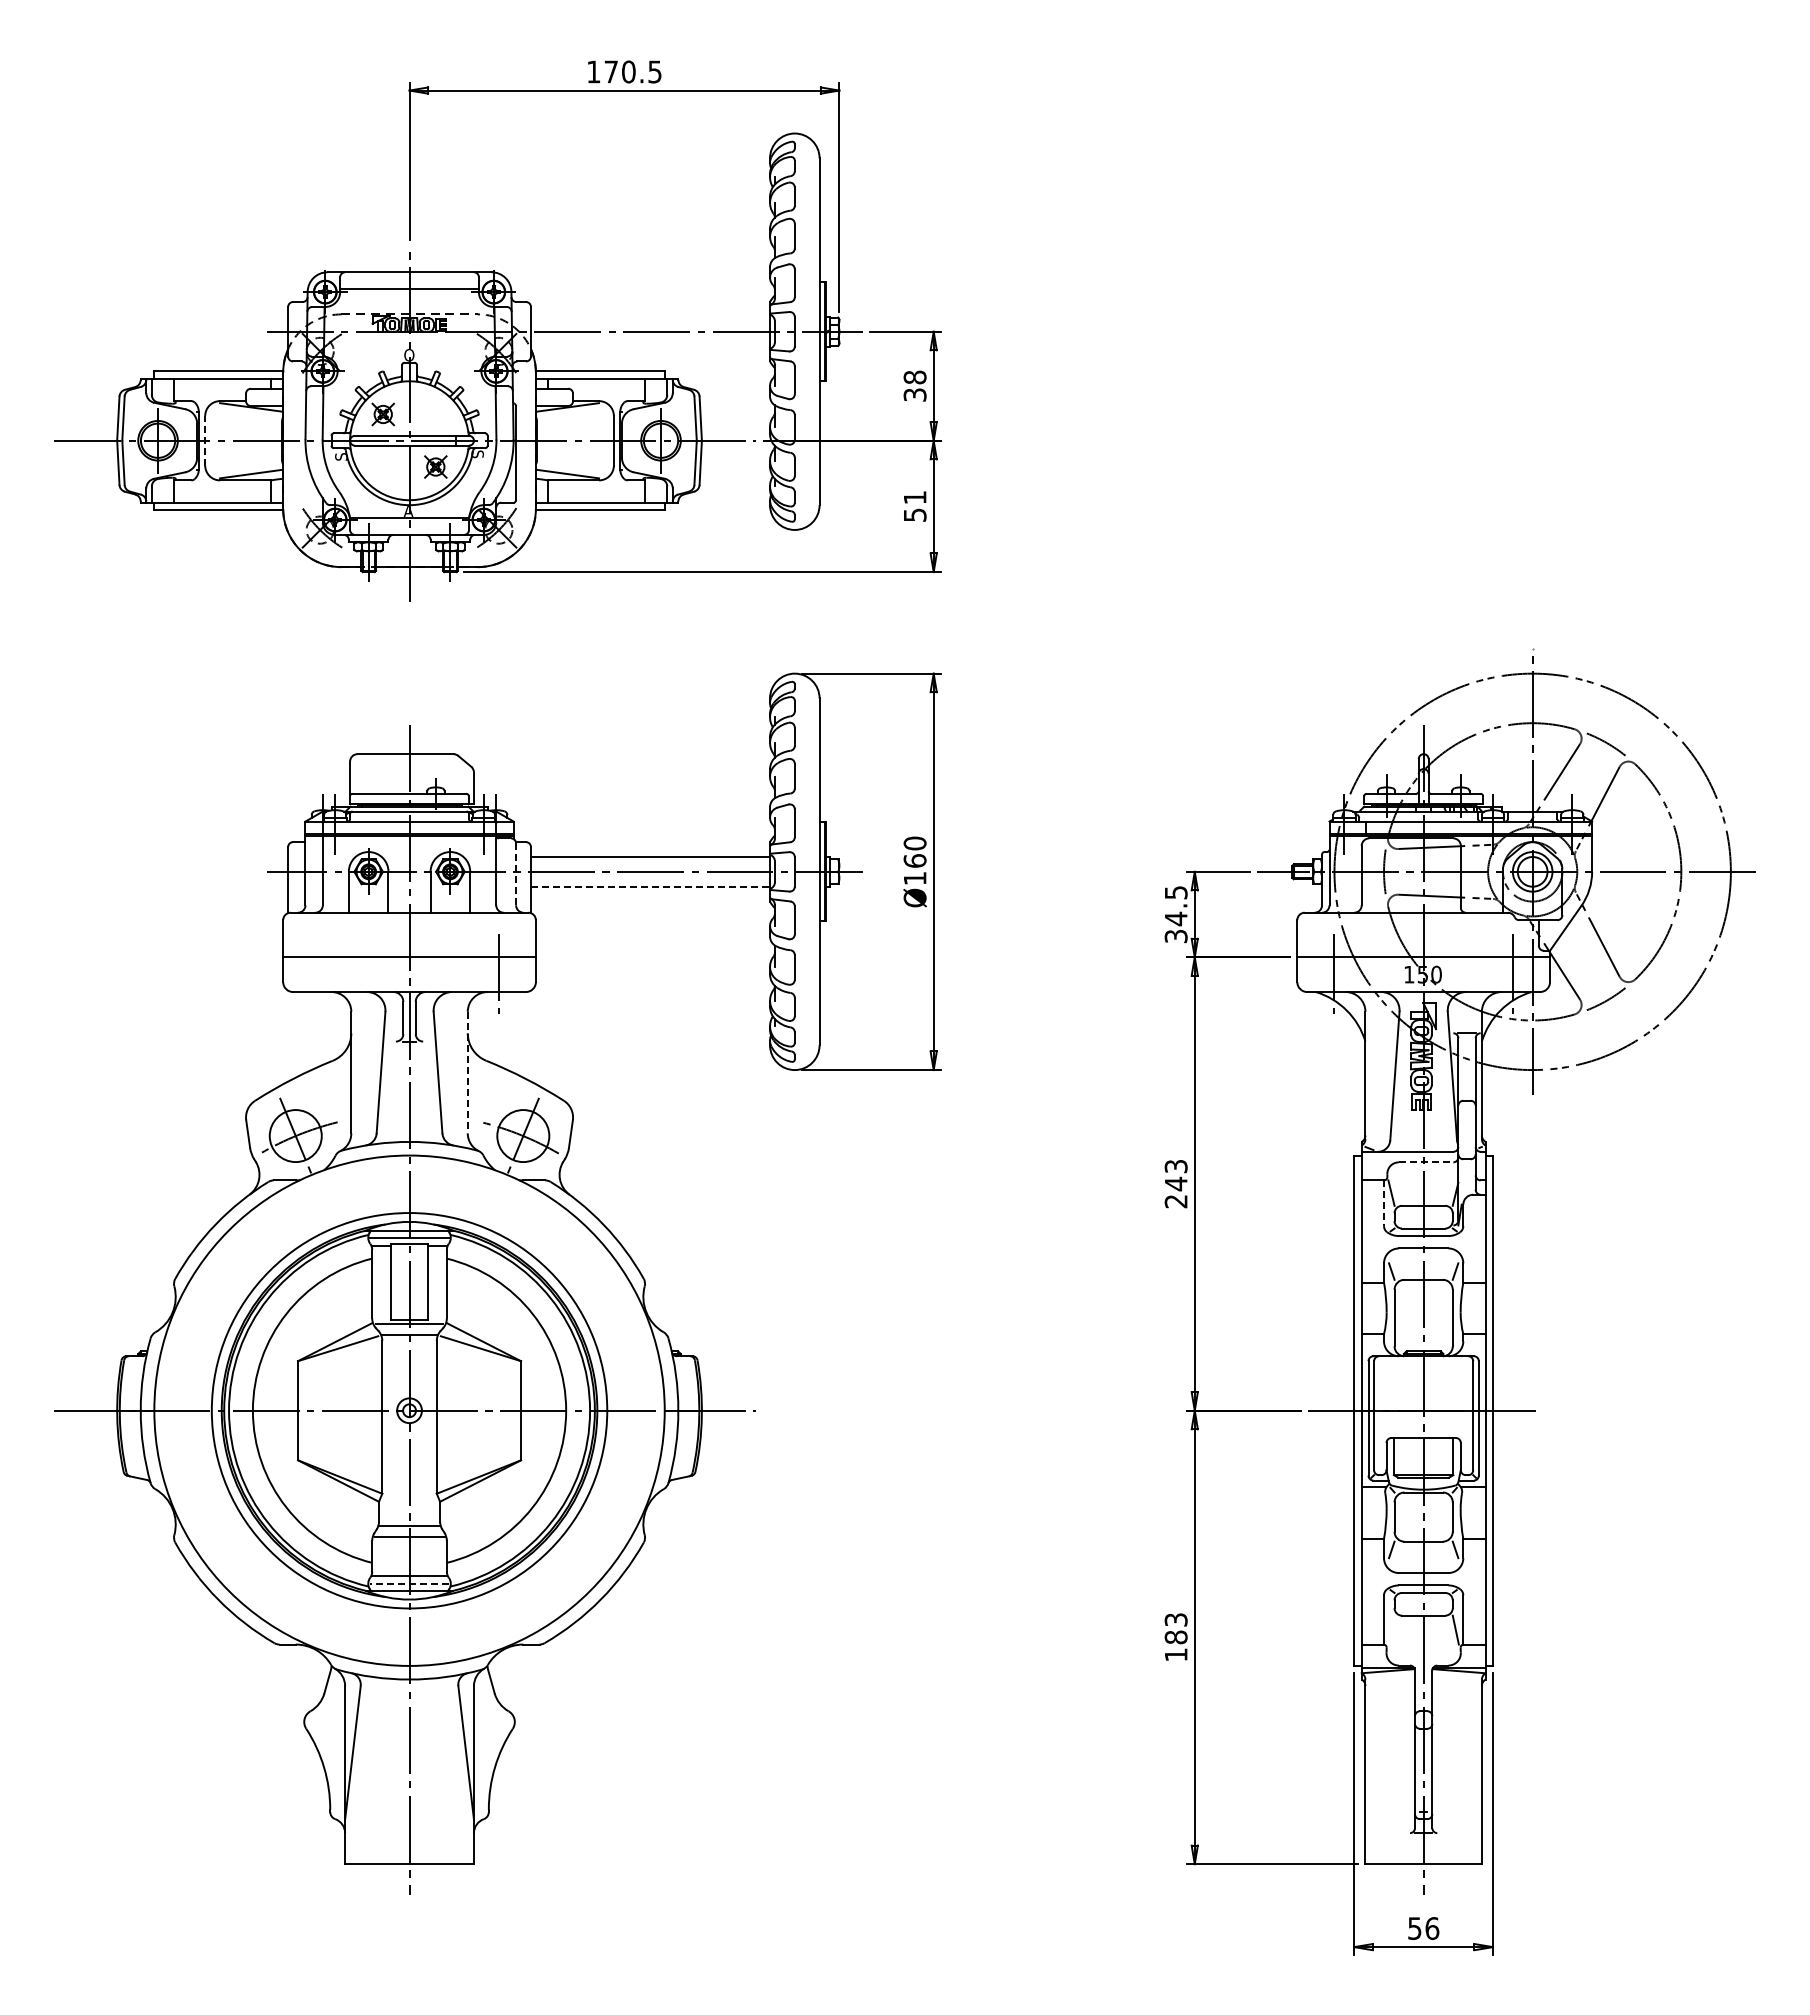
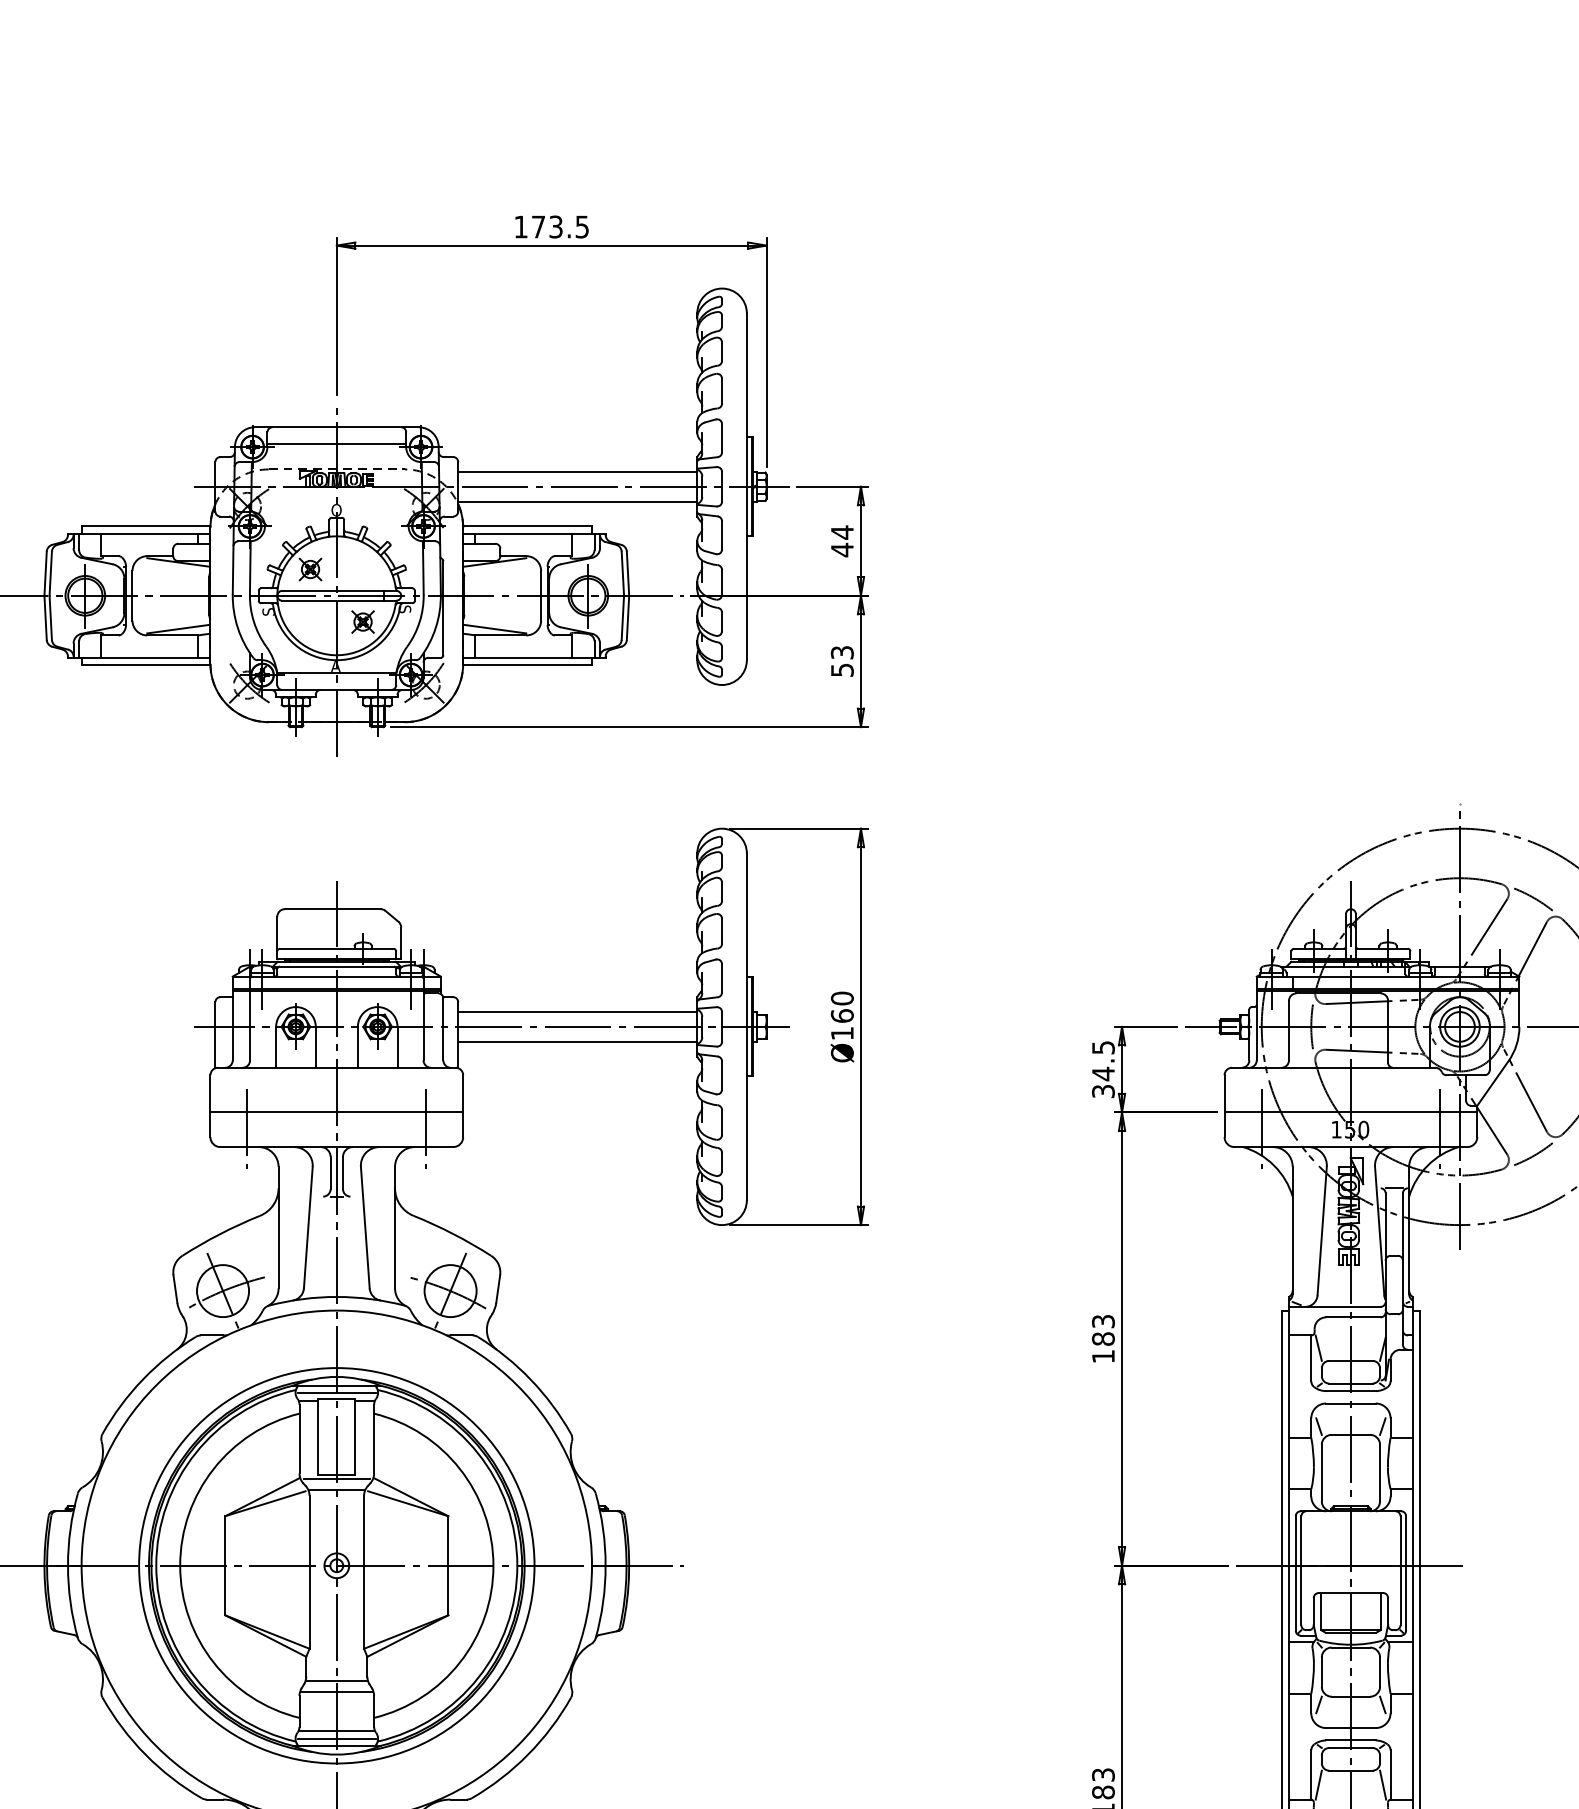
text: (628, 71) -> (555, 226), 170.5 -> 173.5
line: (650, 316) -> (577, 471), added
line: (650, 346) -> (577, 501), added
text: (914, 386) -> (841, 541), 38 -> 44
line: (205, 440) -> (132, 595), dashed -> solid
text: (914, 497) -> (841, 652), 51 -> 53
line: (516, 874) -> (443, 1029), dashed -> solid
line: (650, 886) -> (577, 1041), dashed -> solid
line: (320, 974) -> (247, 1129), added
line: (467, 1072) -> (394, 1227), dashed -> solid
line: (1426, 1162) -> (1353, 1317), dashed -> solid
text: (1175, 1192) -> (1102, 1347), 243 -> 183
line: (1384, 1203) -> (1311, 1358), dashed -> solid
line: (409, 1583) -> (336, 1738), dashed -> solid
line: (1391, 1629) -> (1318, 1784), added

